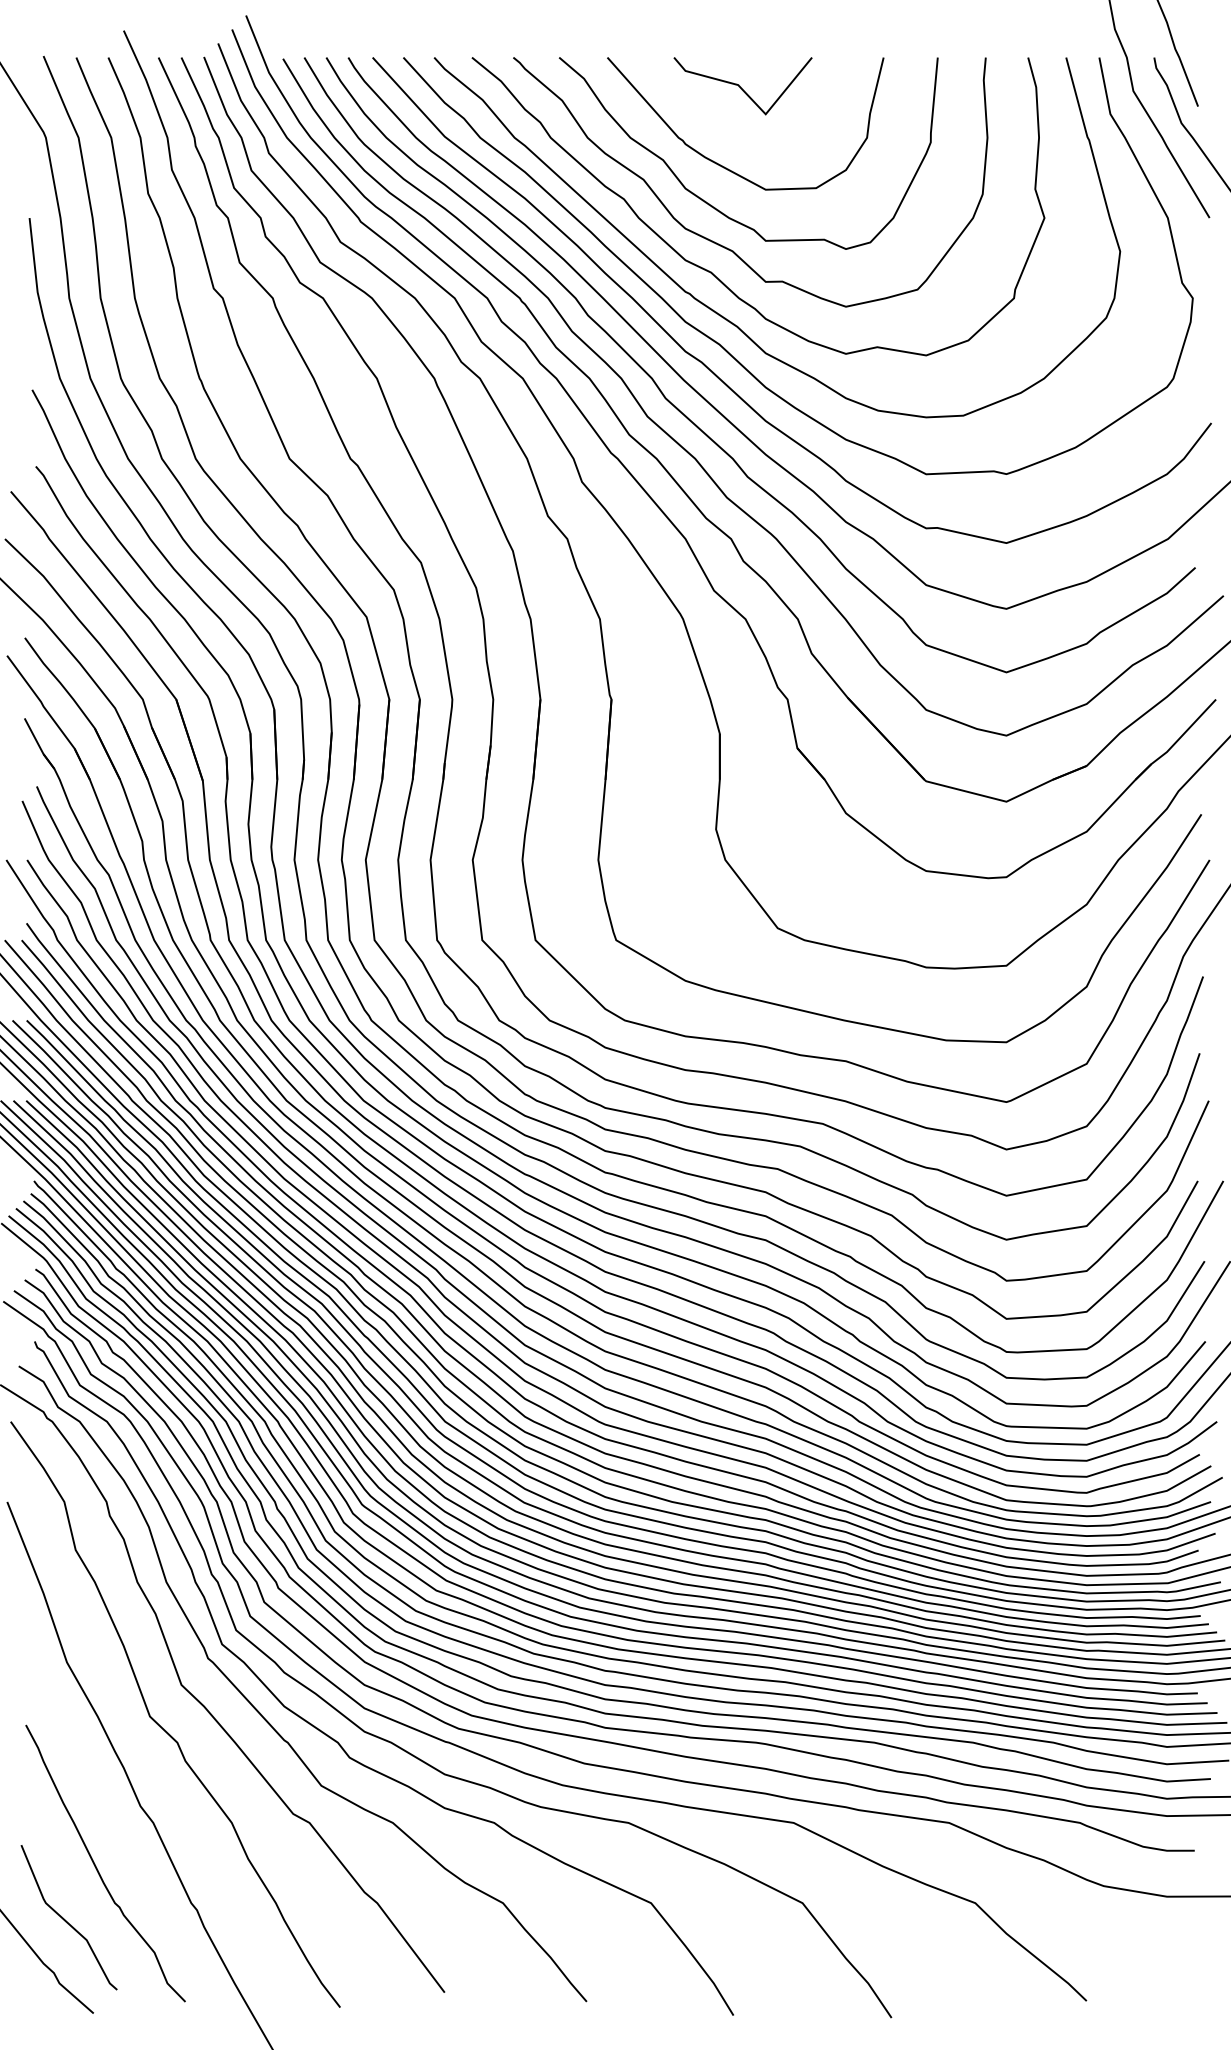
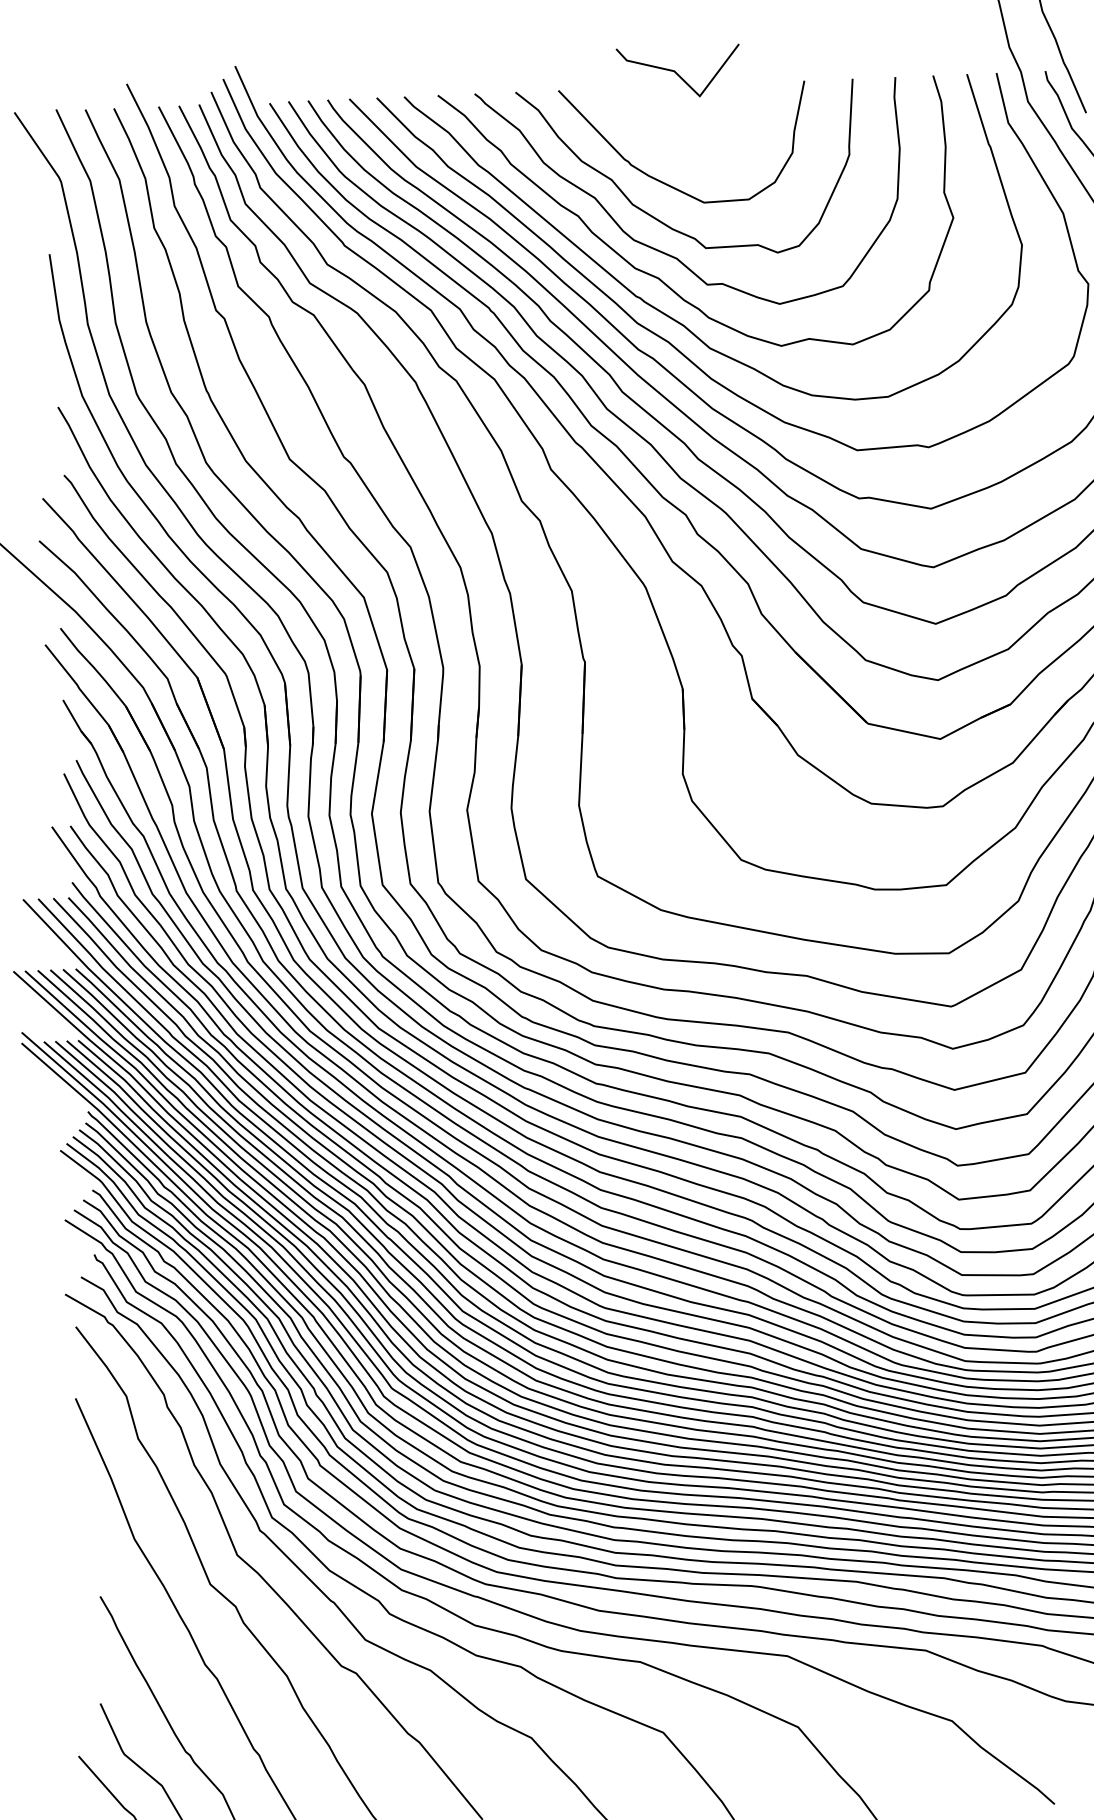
line: (741, 87) -> (677, 73), moved

